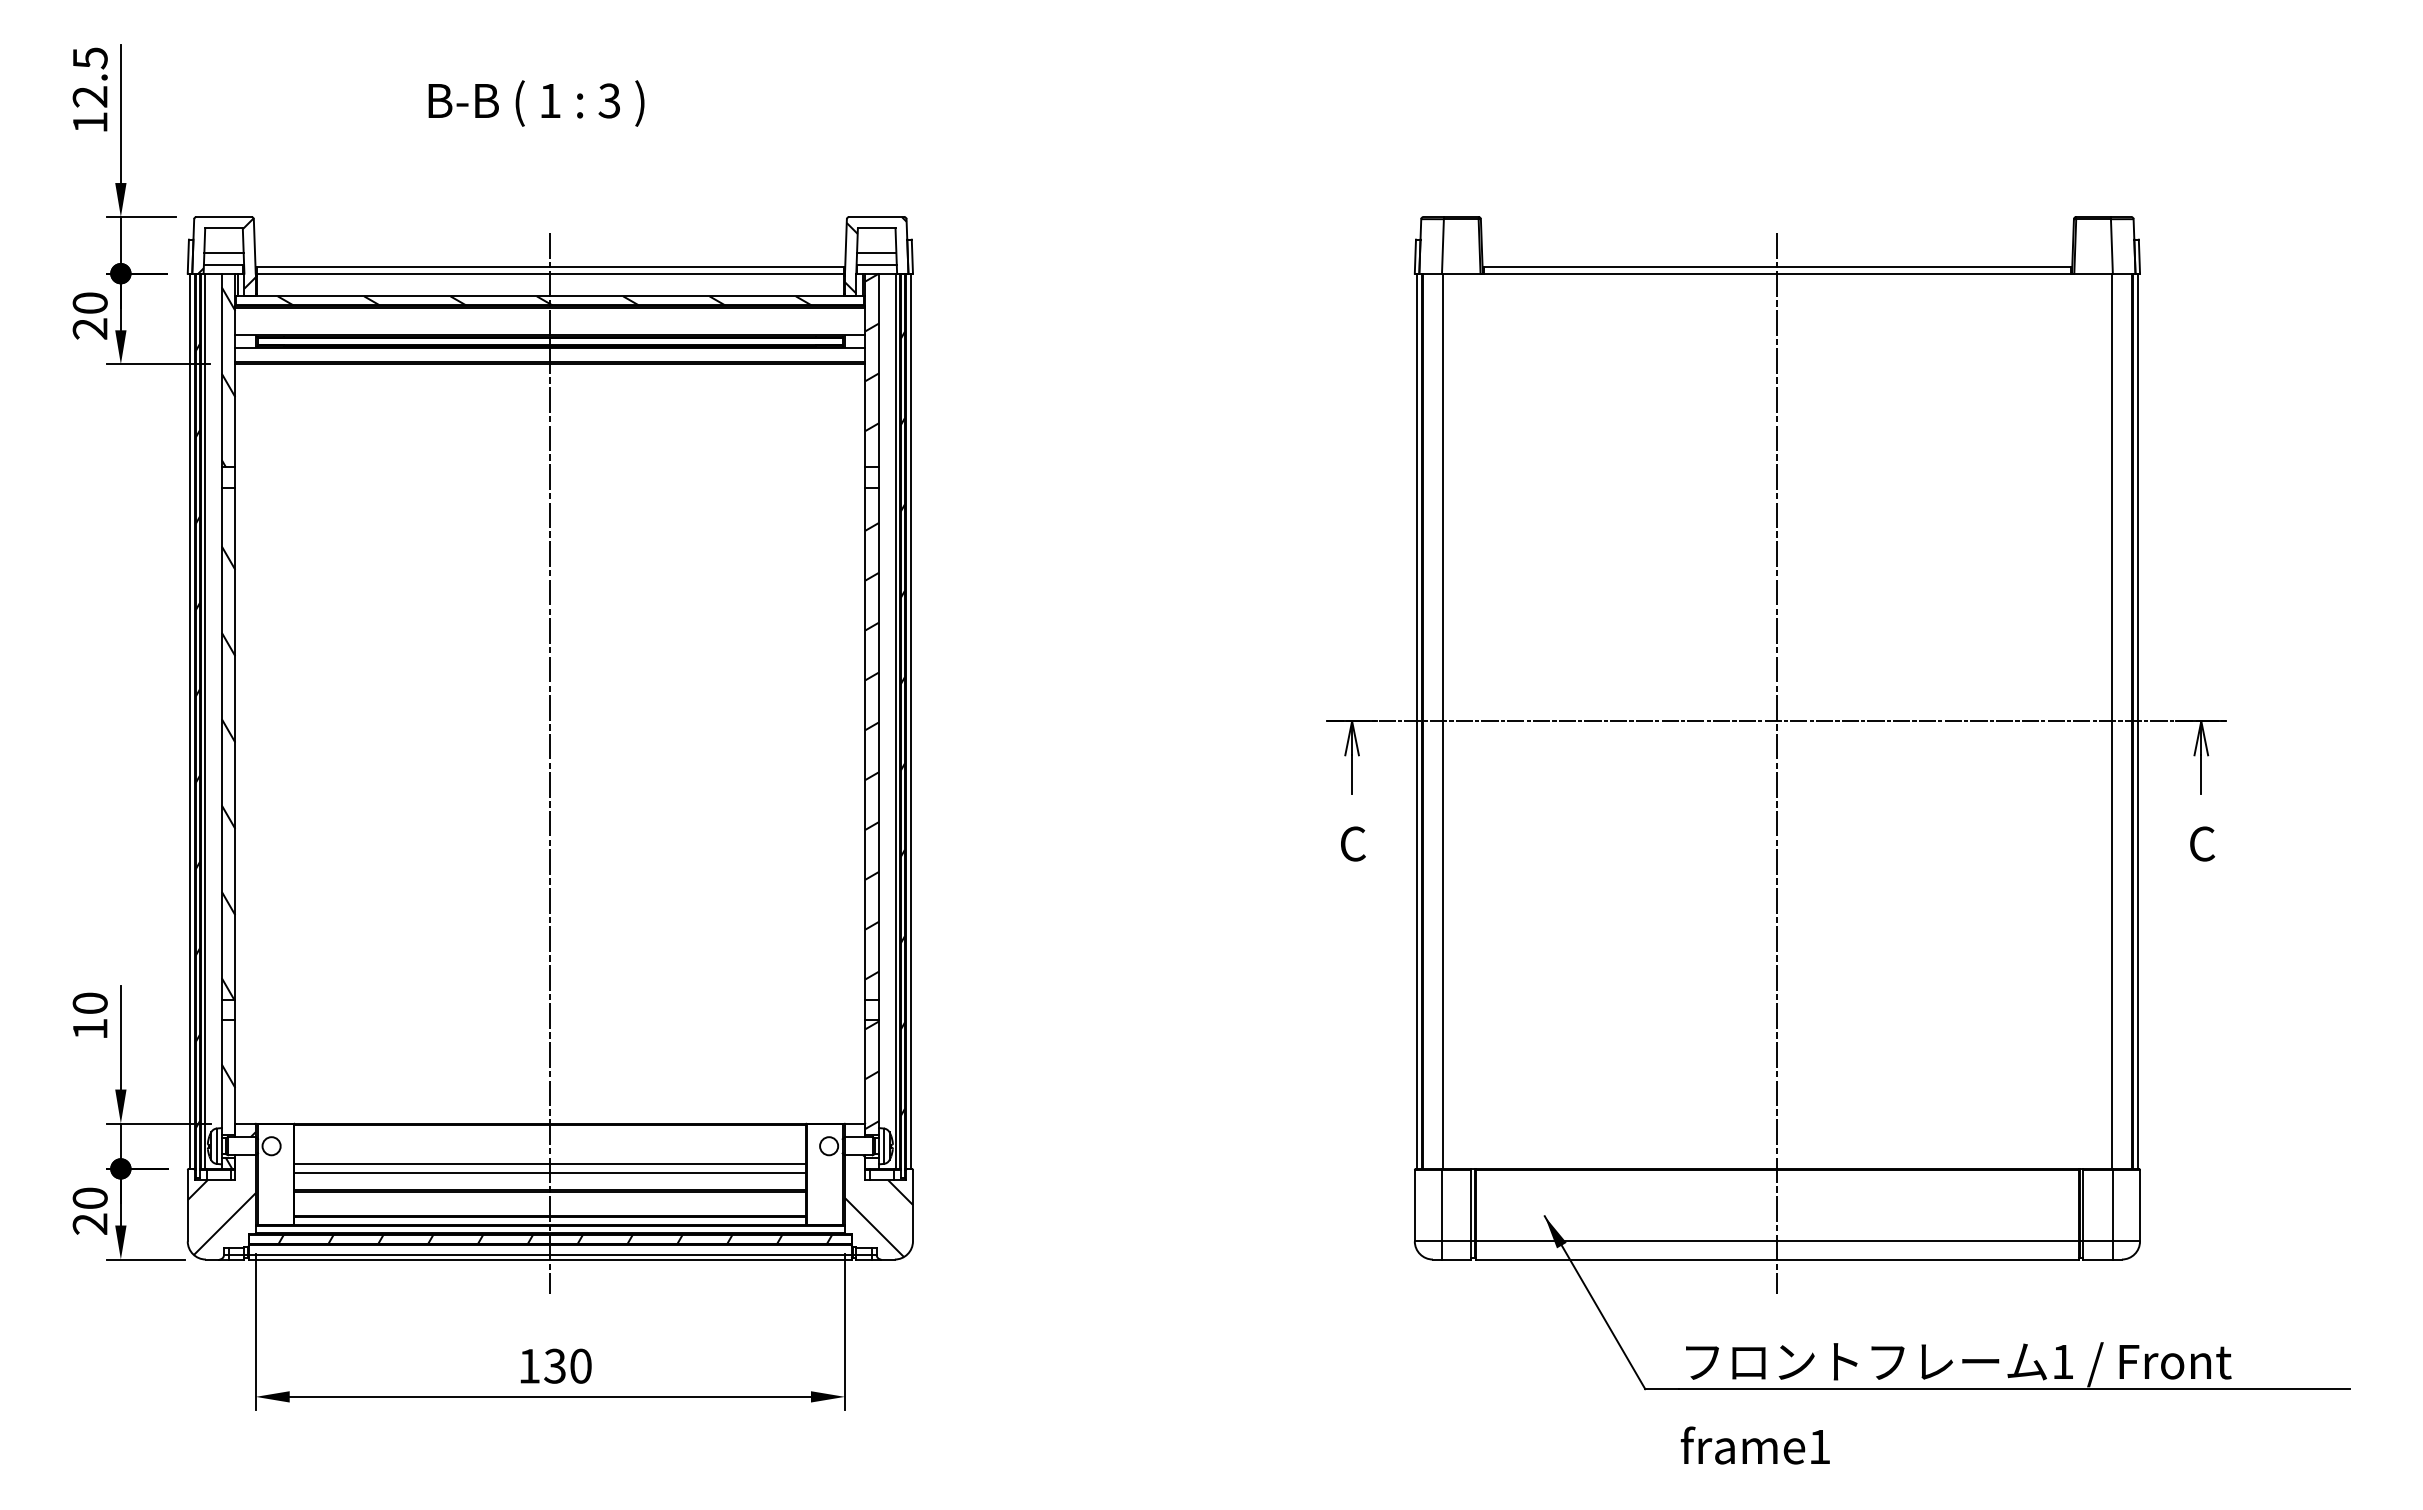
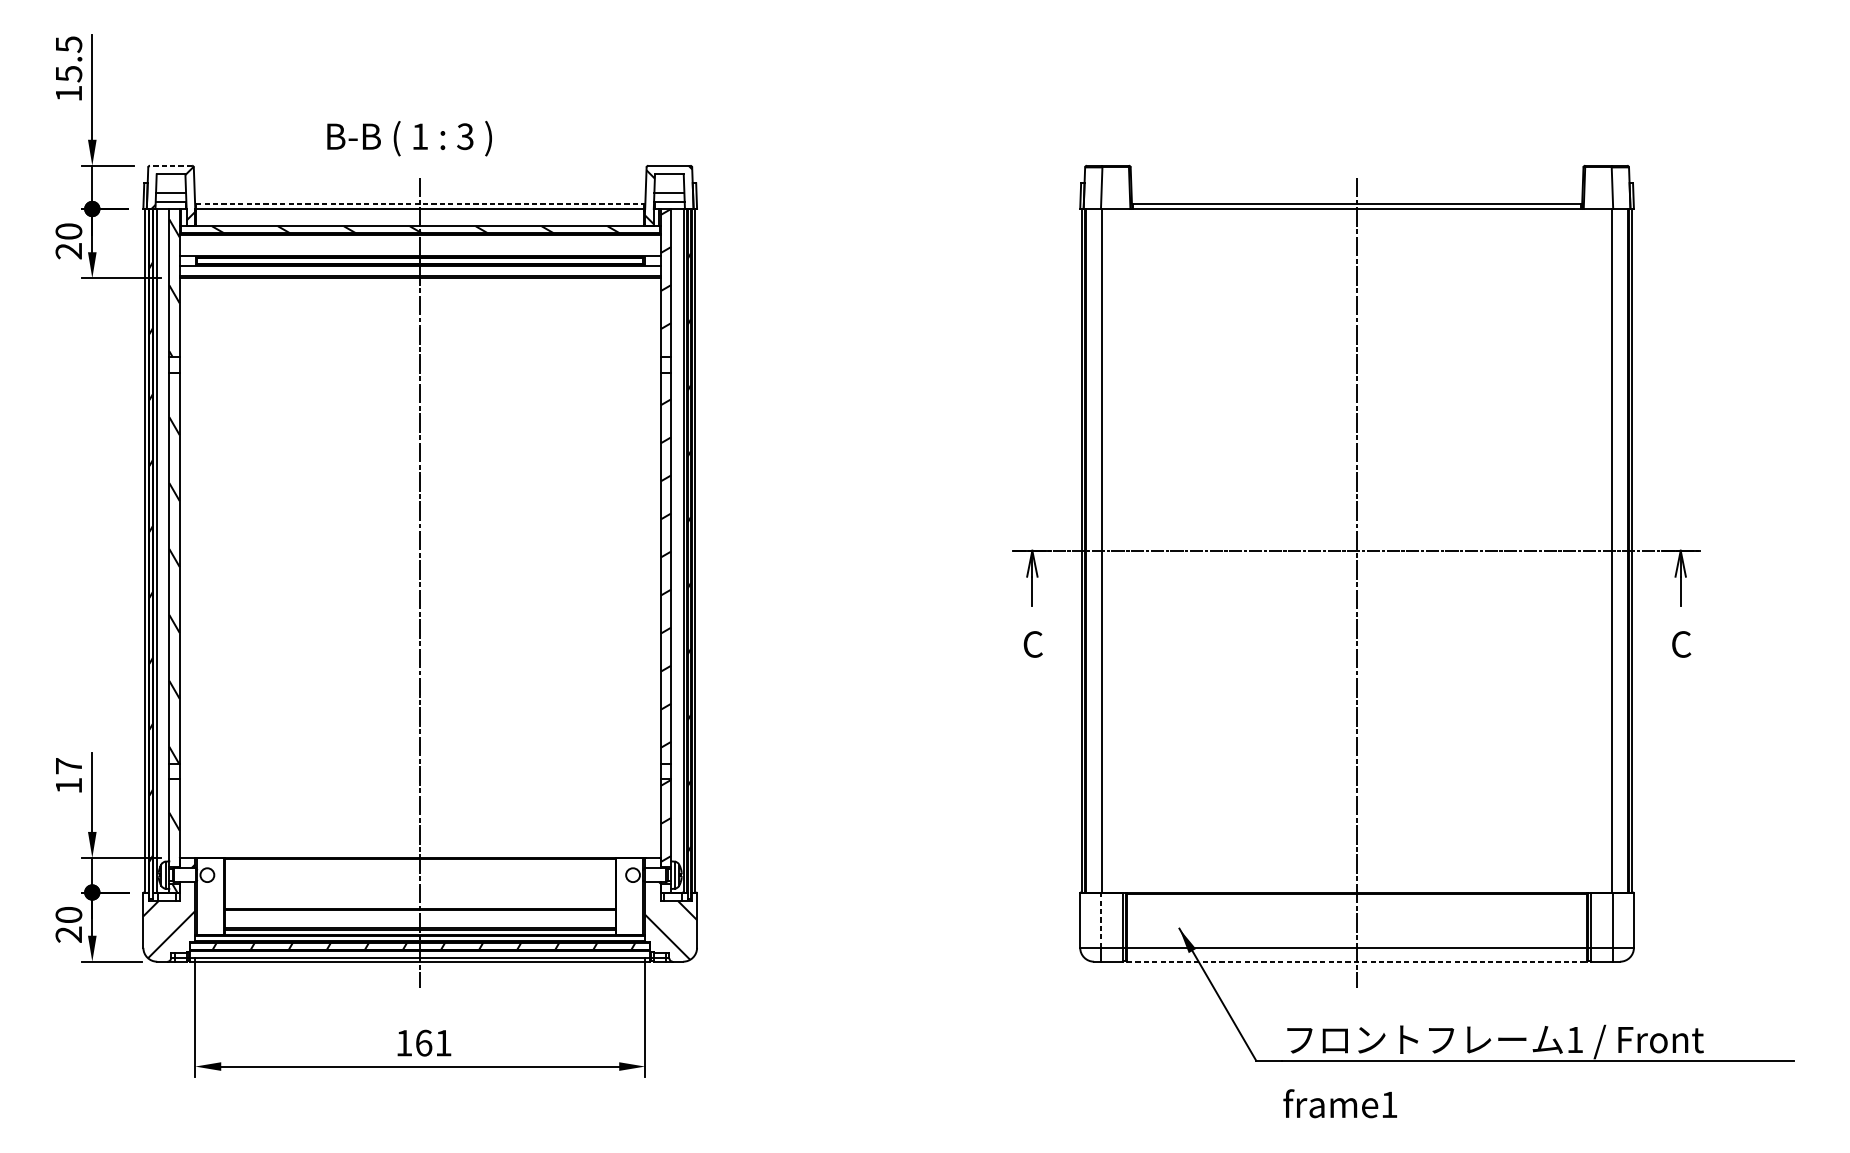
text: (89, 97) -> (68, 74), 12.5 -> 15.5
text: (536, 103) -> (409, 138), moved
line: (224, 217) -> (171, 166), solid -> dashed
line: (550, 266) -> (420, 203), solid -> dashed
text: (89, 1002) -> (68, 765), 10 -> 17
line: (550, 1164) -> (420, 889), removed
line: (550, 1173) -> (420, 896), removed
line: (1442, 1205) -> (1101, 920), solid -> dashed
line: (1777, 1259) -> (1357, 961), solid -> dashed
text: (567, 1365) -> (433, 1042), 130 -> 161

